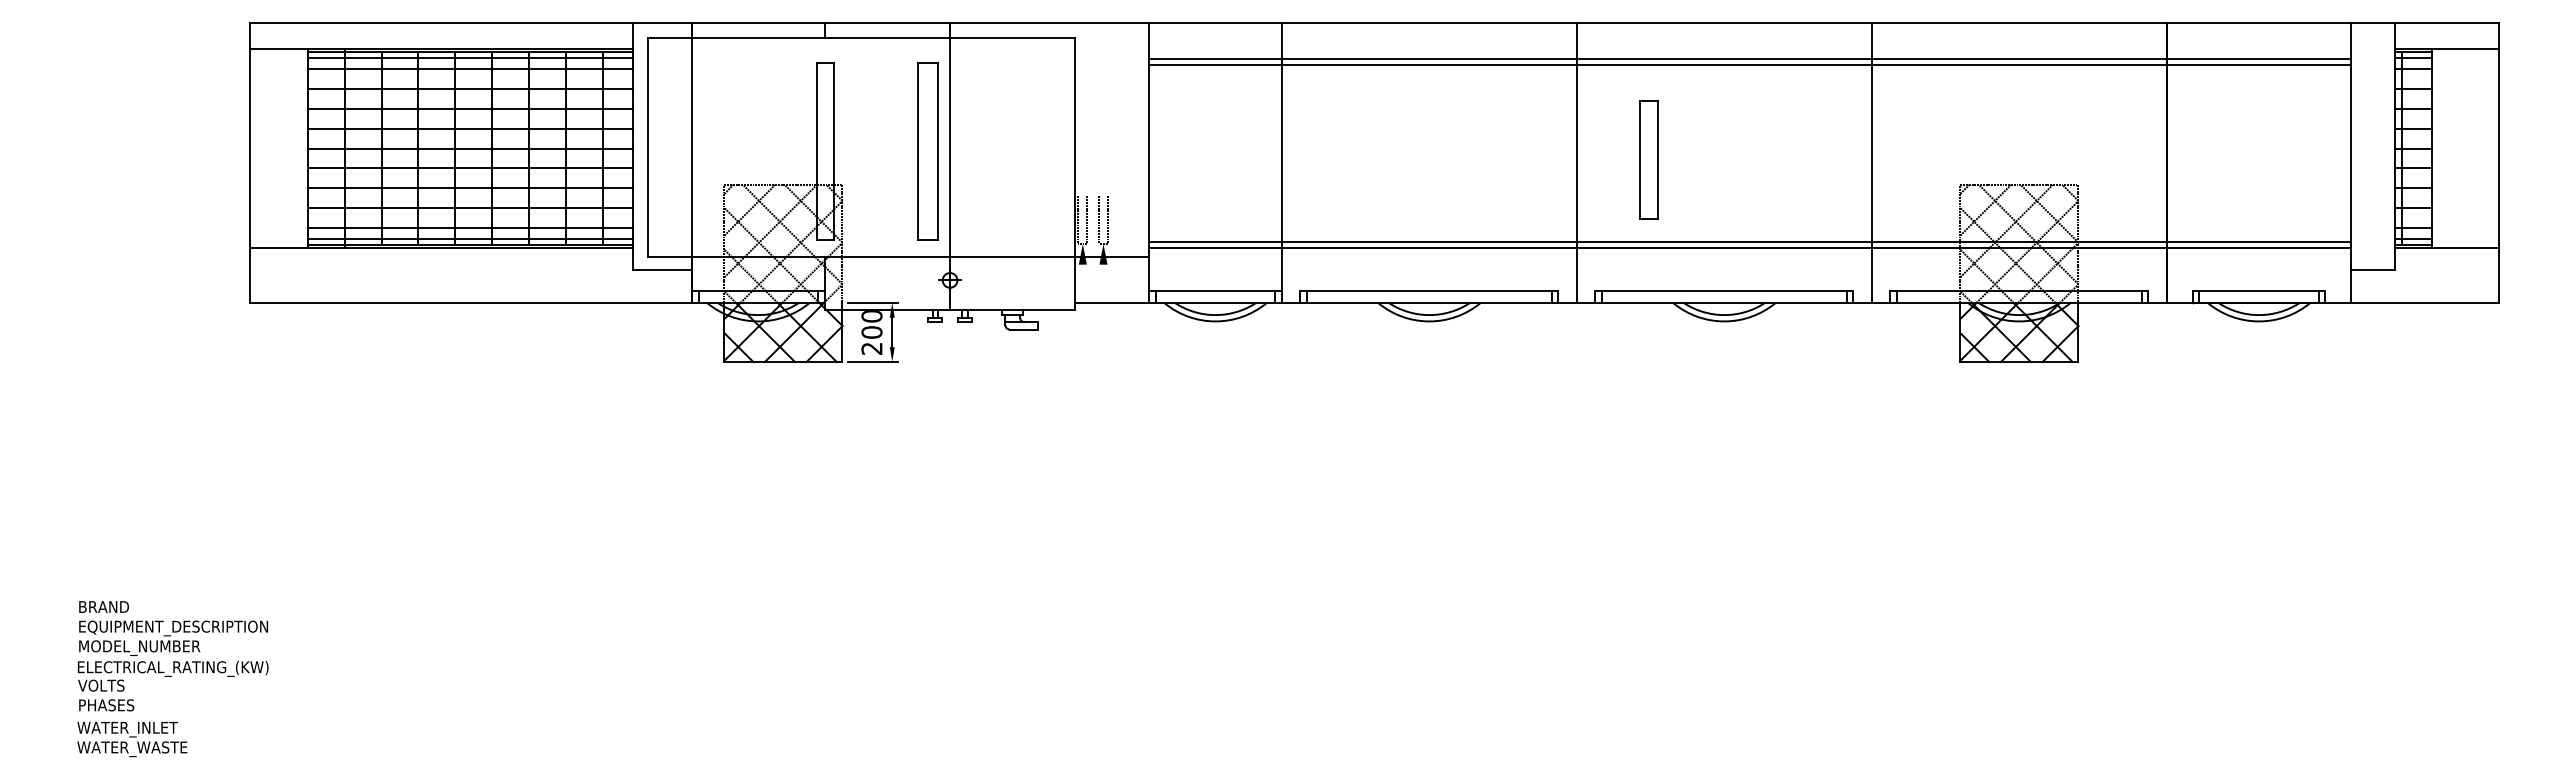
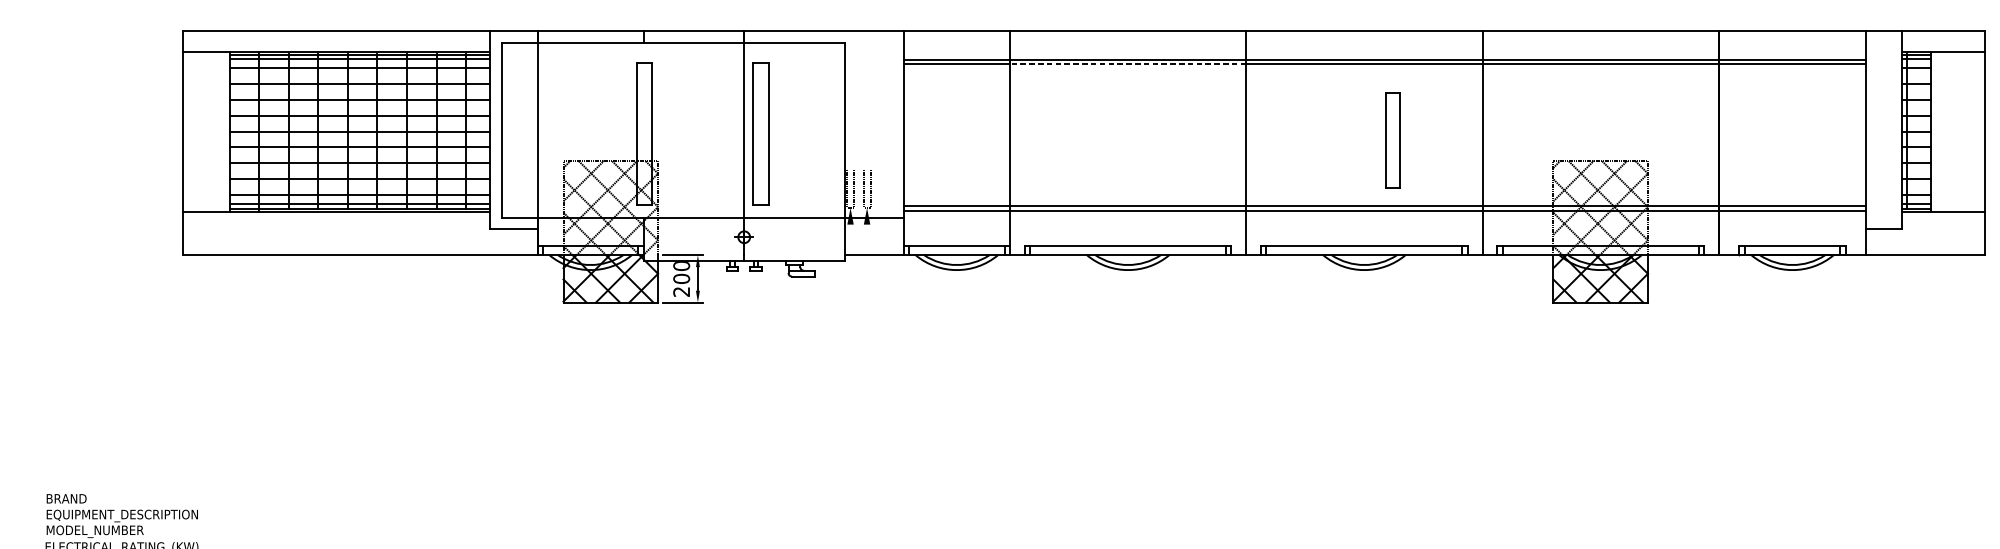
line: (1428, 64) -> (1127, 64), solid -> dashed
part: (927, 151) -> (760, 133), moved
part: (1648, 159) -> (1392, 140), moved

